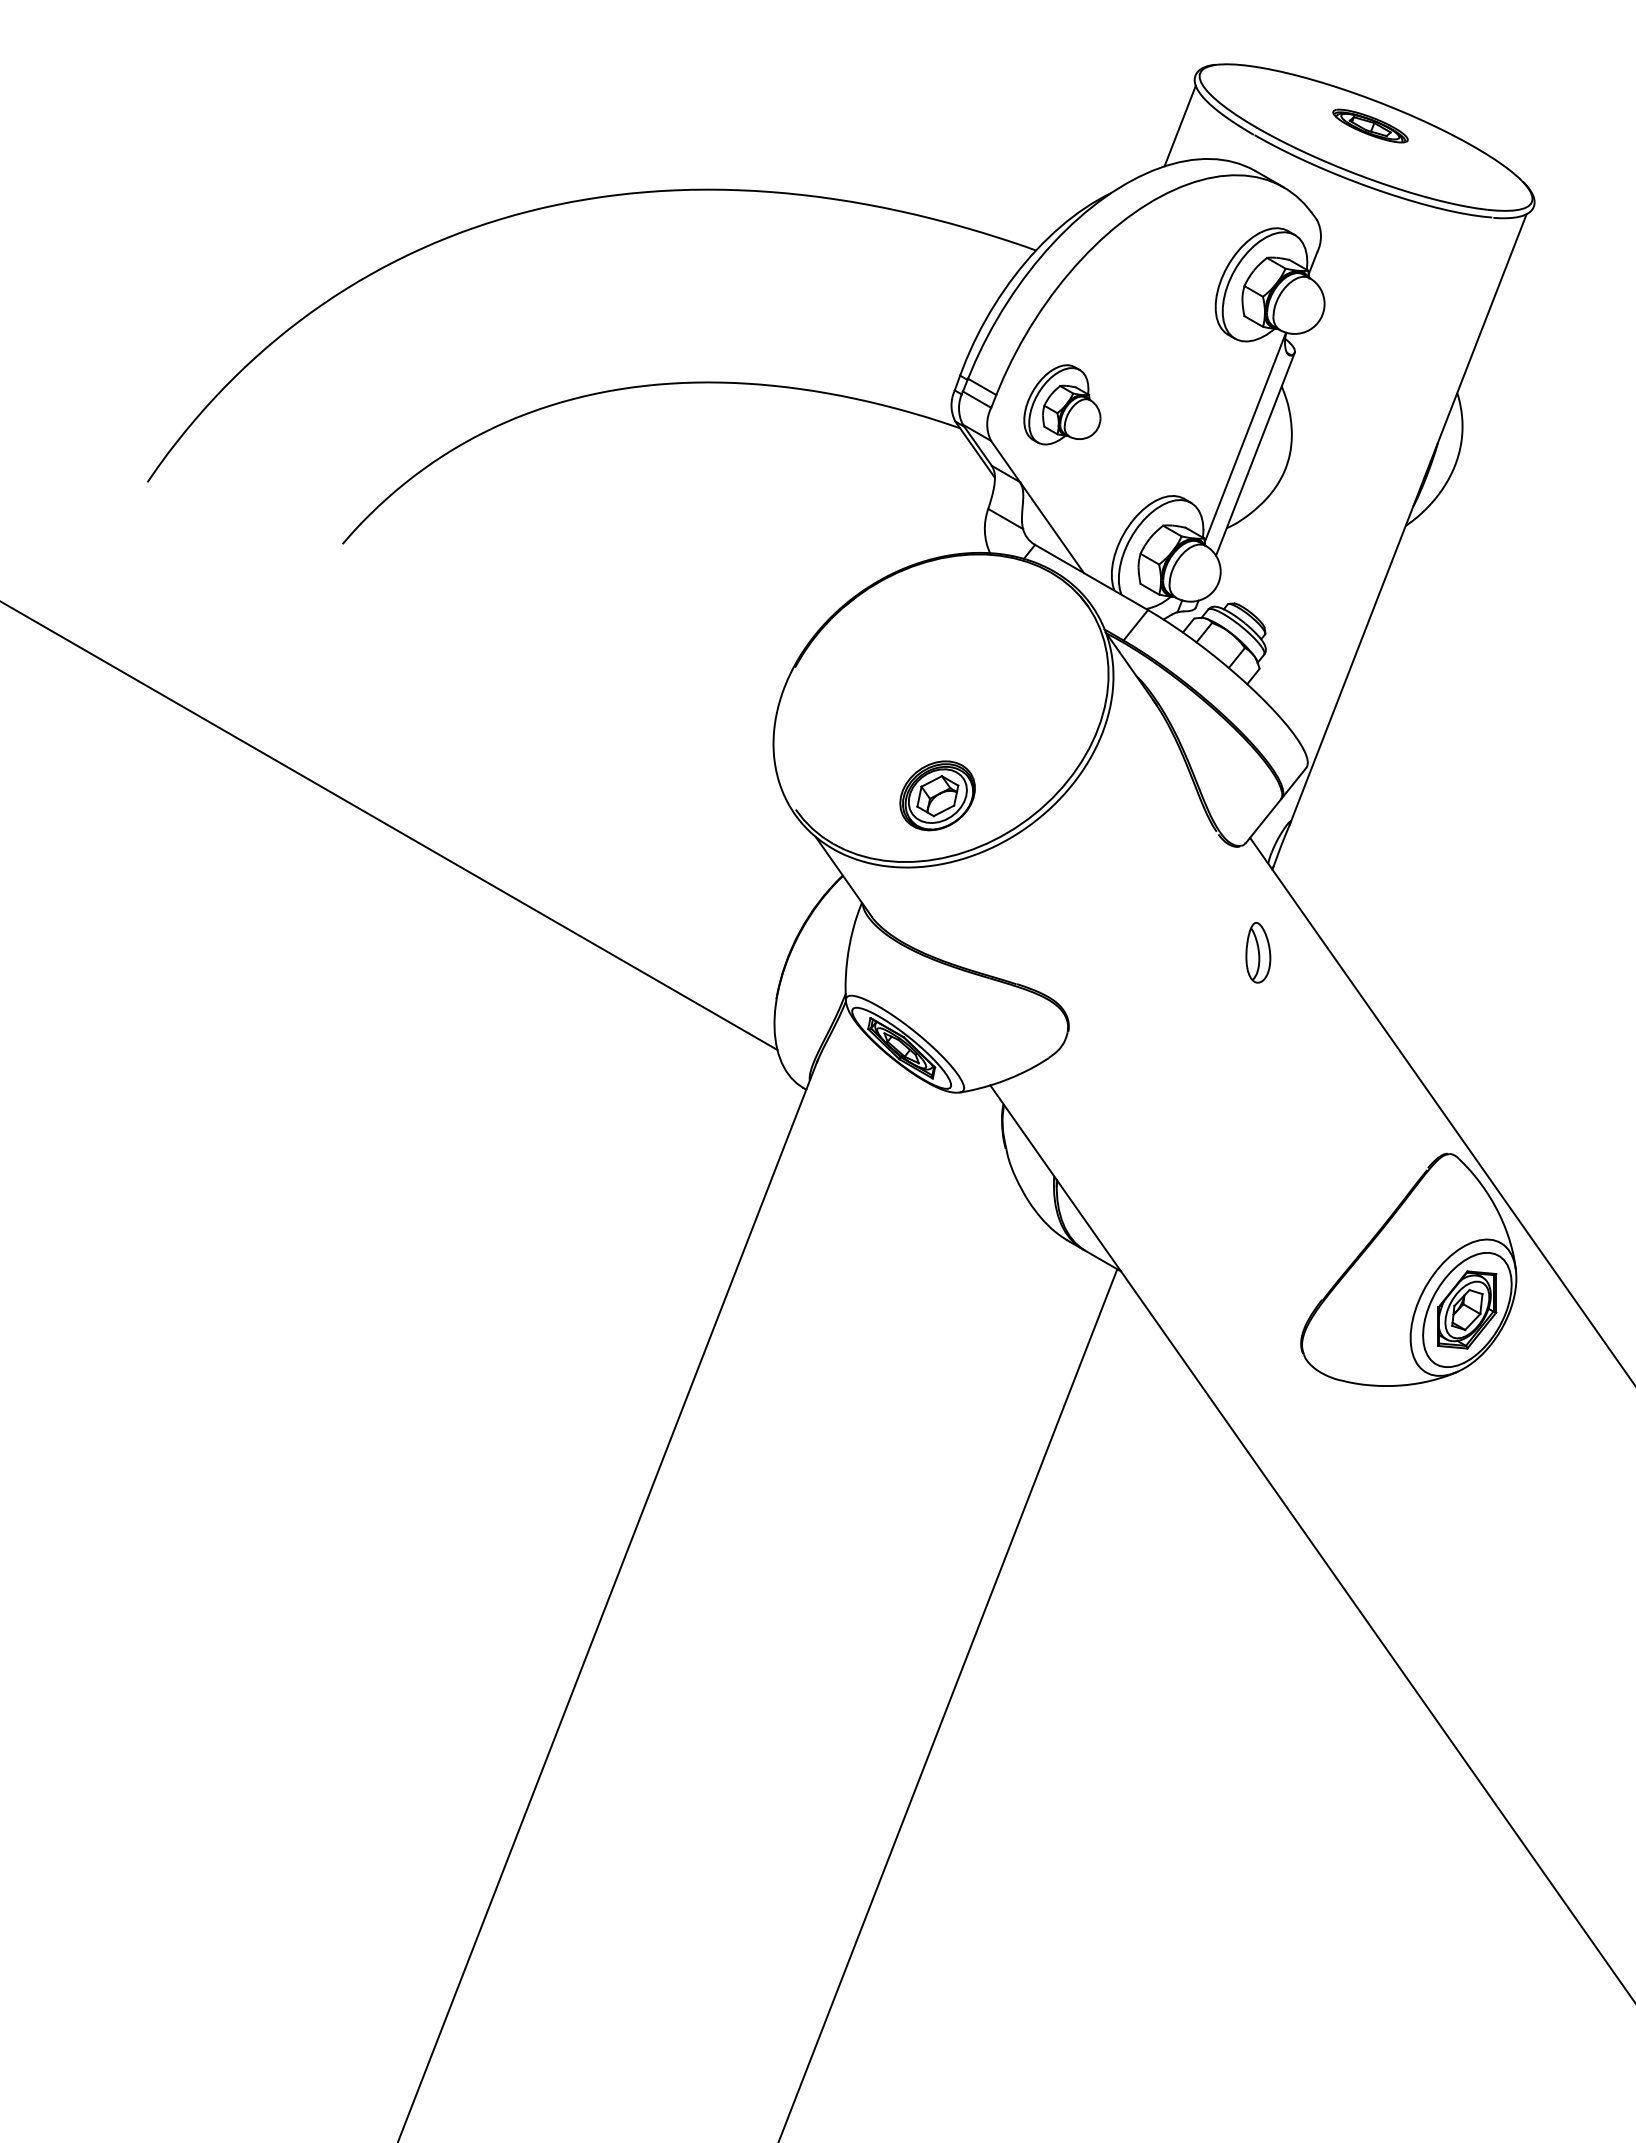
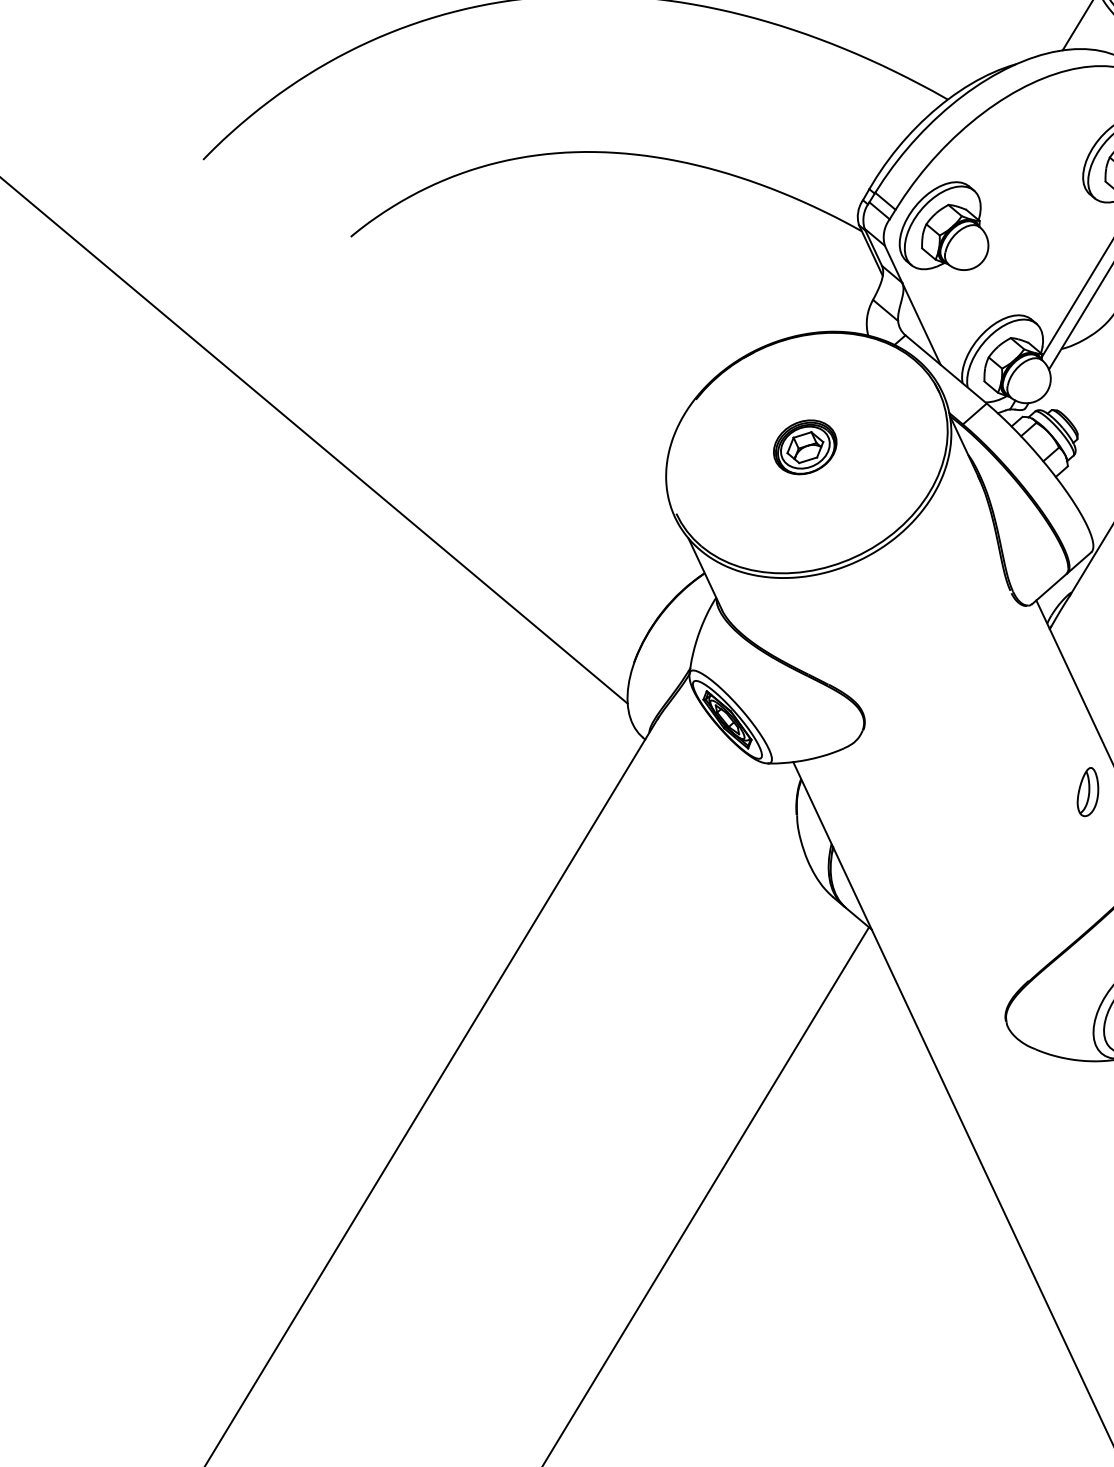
part: (1062, 404) -> (947, 226), size x1.43
part: (937, 795) -> (805, 447), moved
part: (1258, 952) -> (1088, 792), moved

